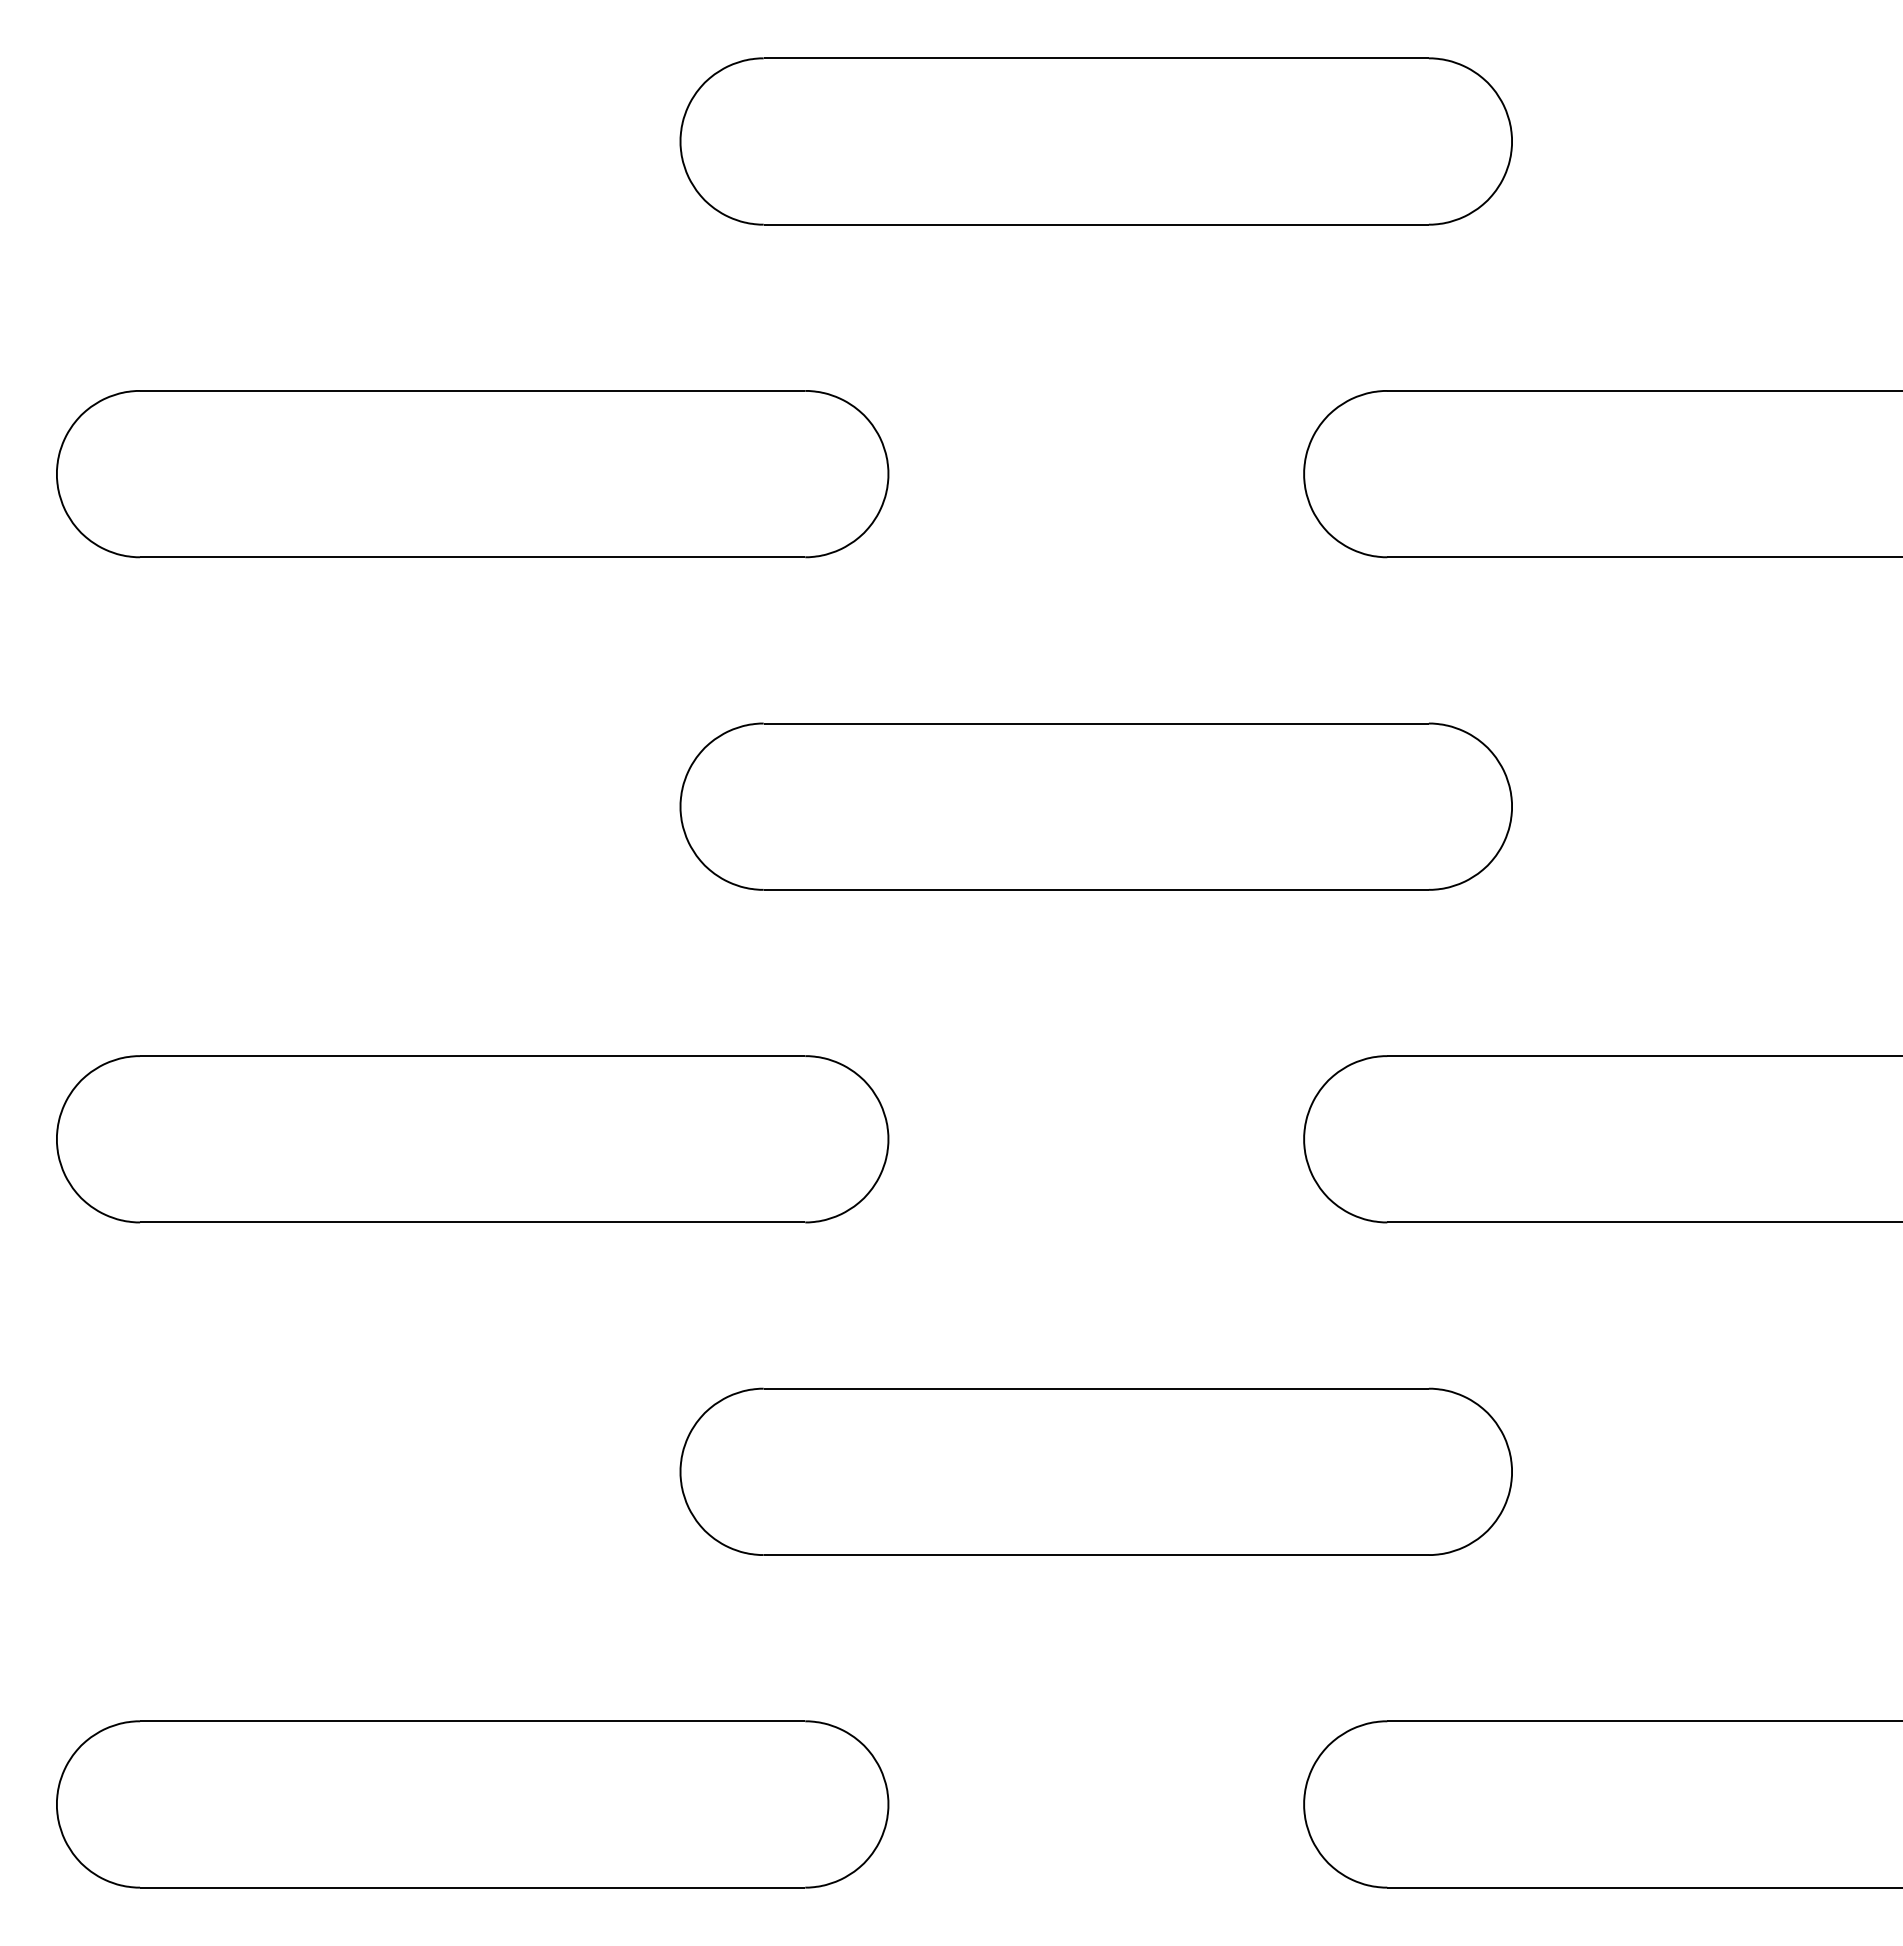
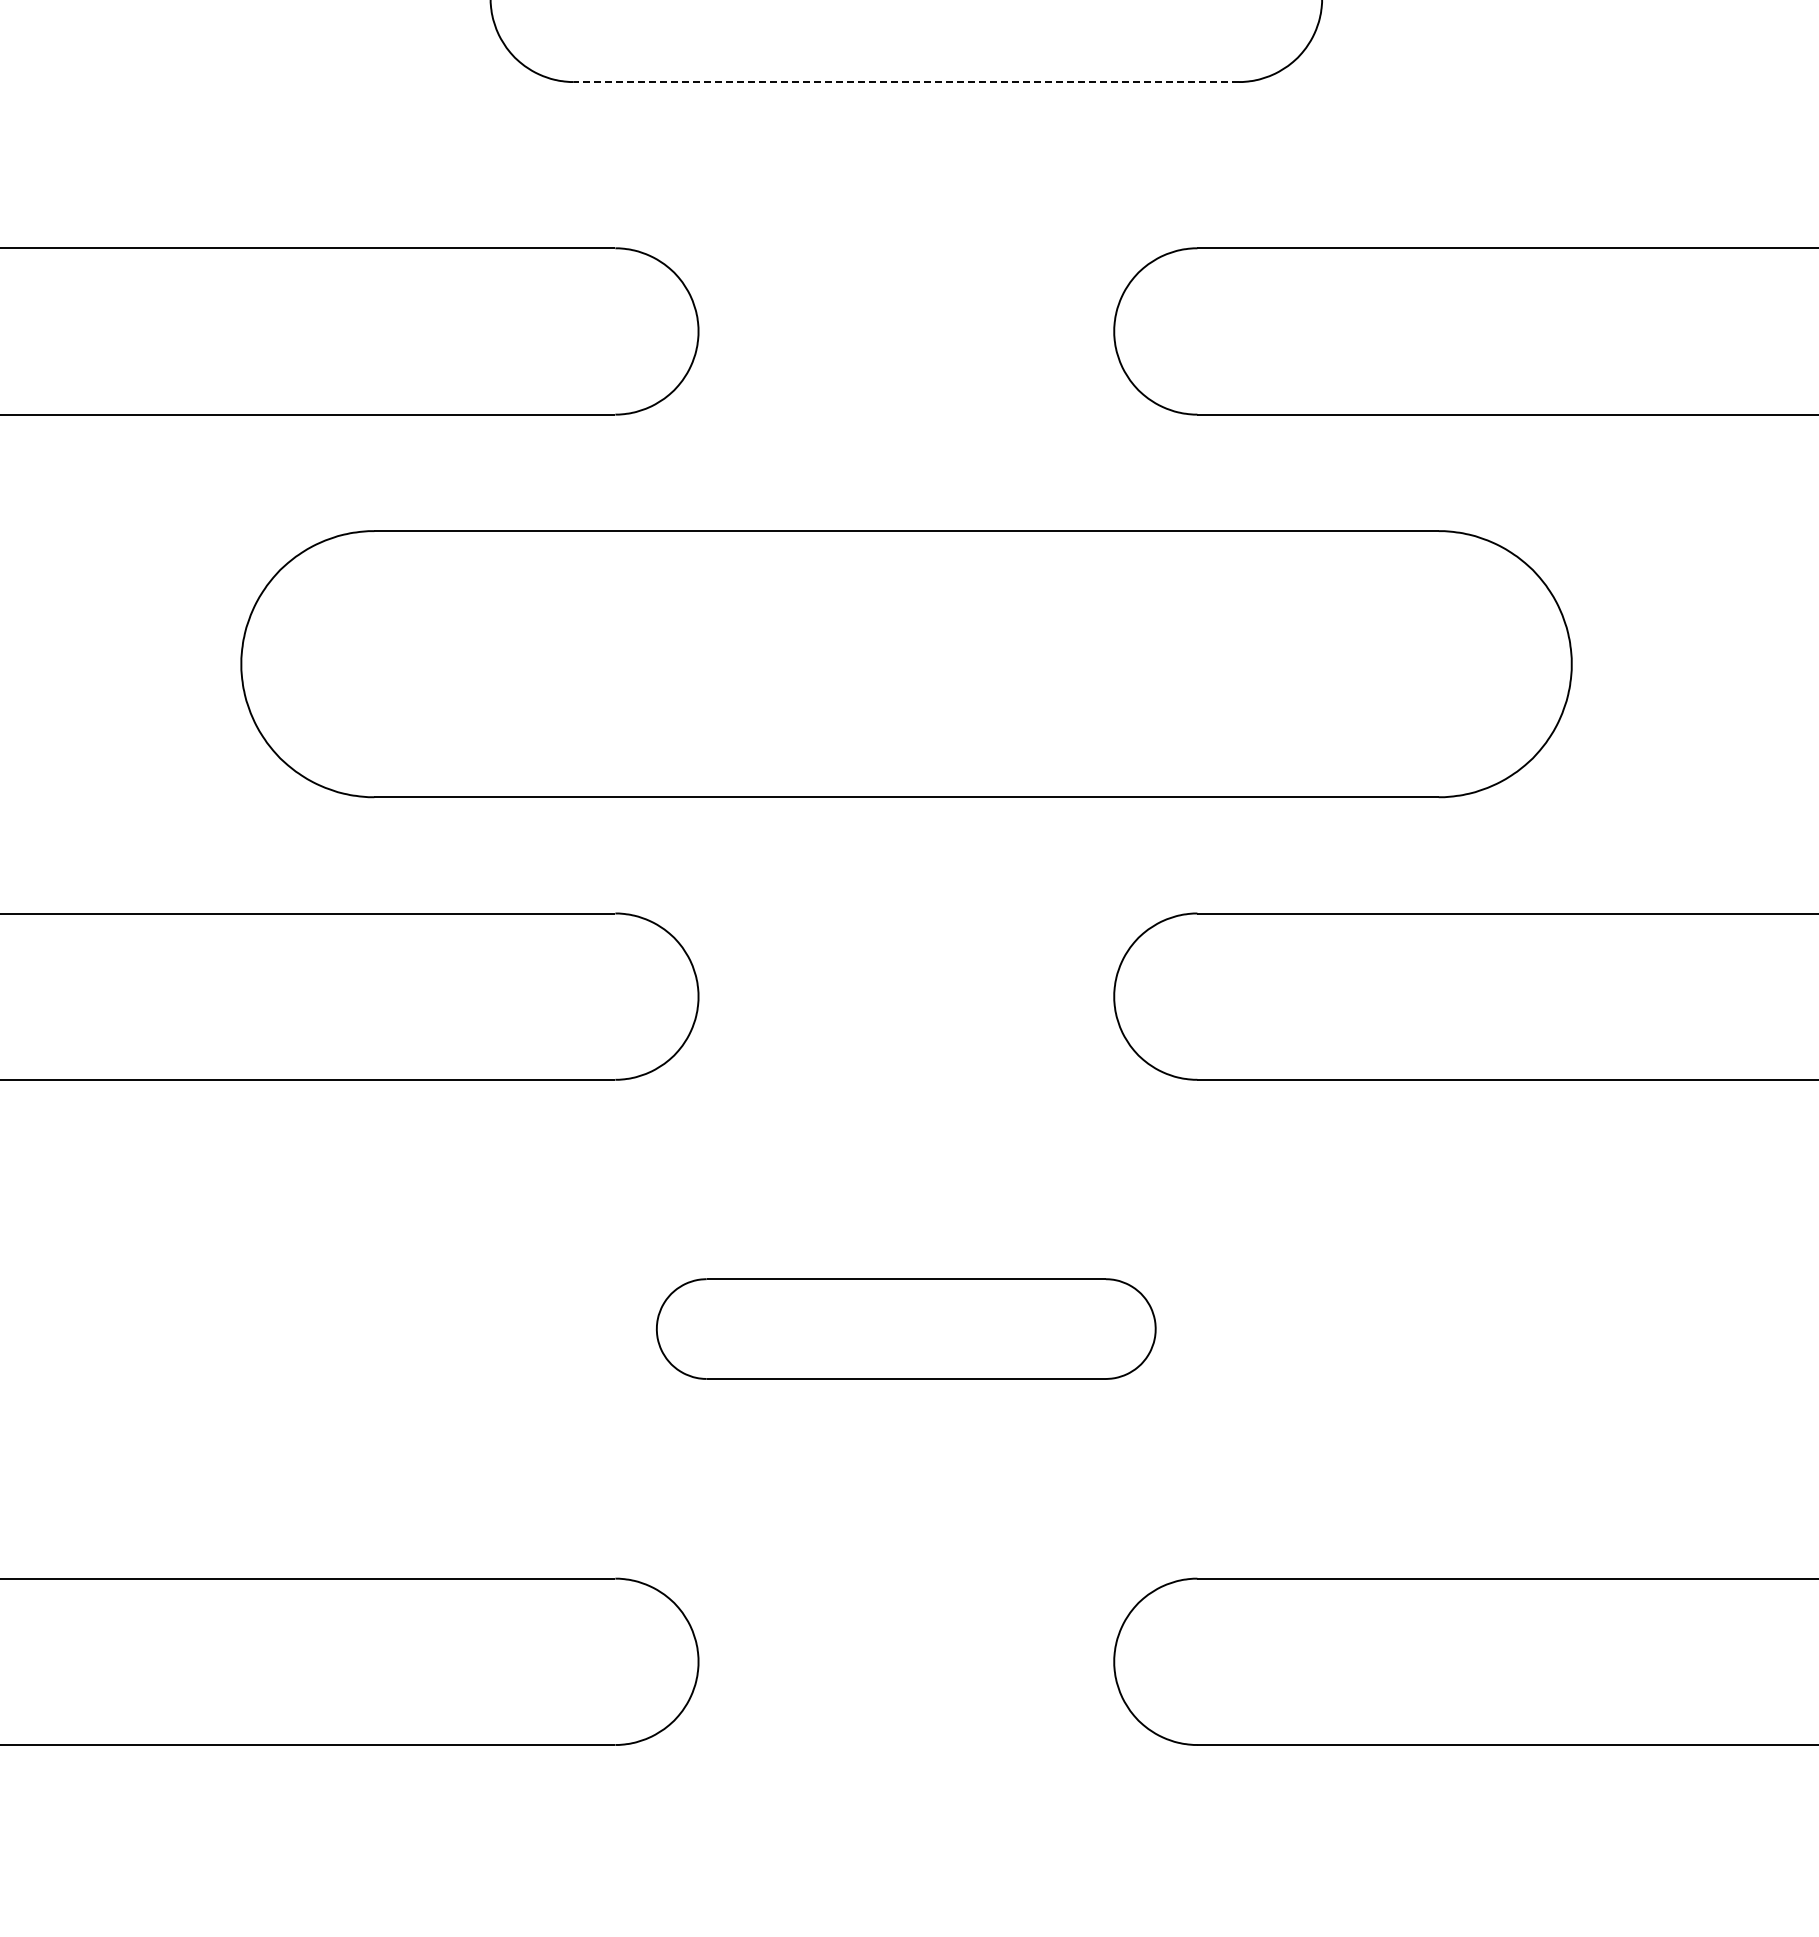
line: (1096, 224) -> (906, 81), solid -> dashed
part: (1095, 806) -> (905, 663), size x1.6
part: (1095, 1471) -> (905, 1328), size x0.6

